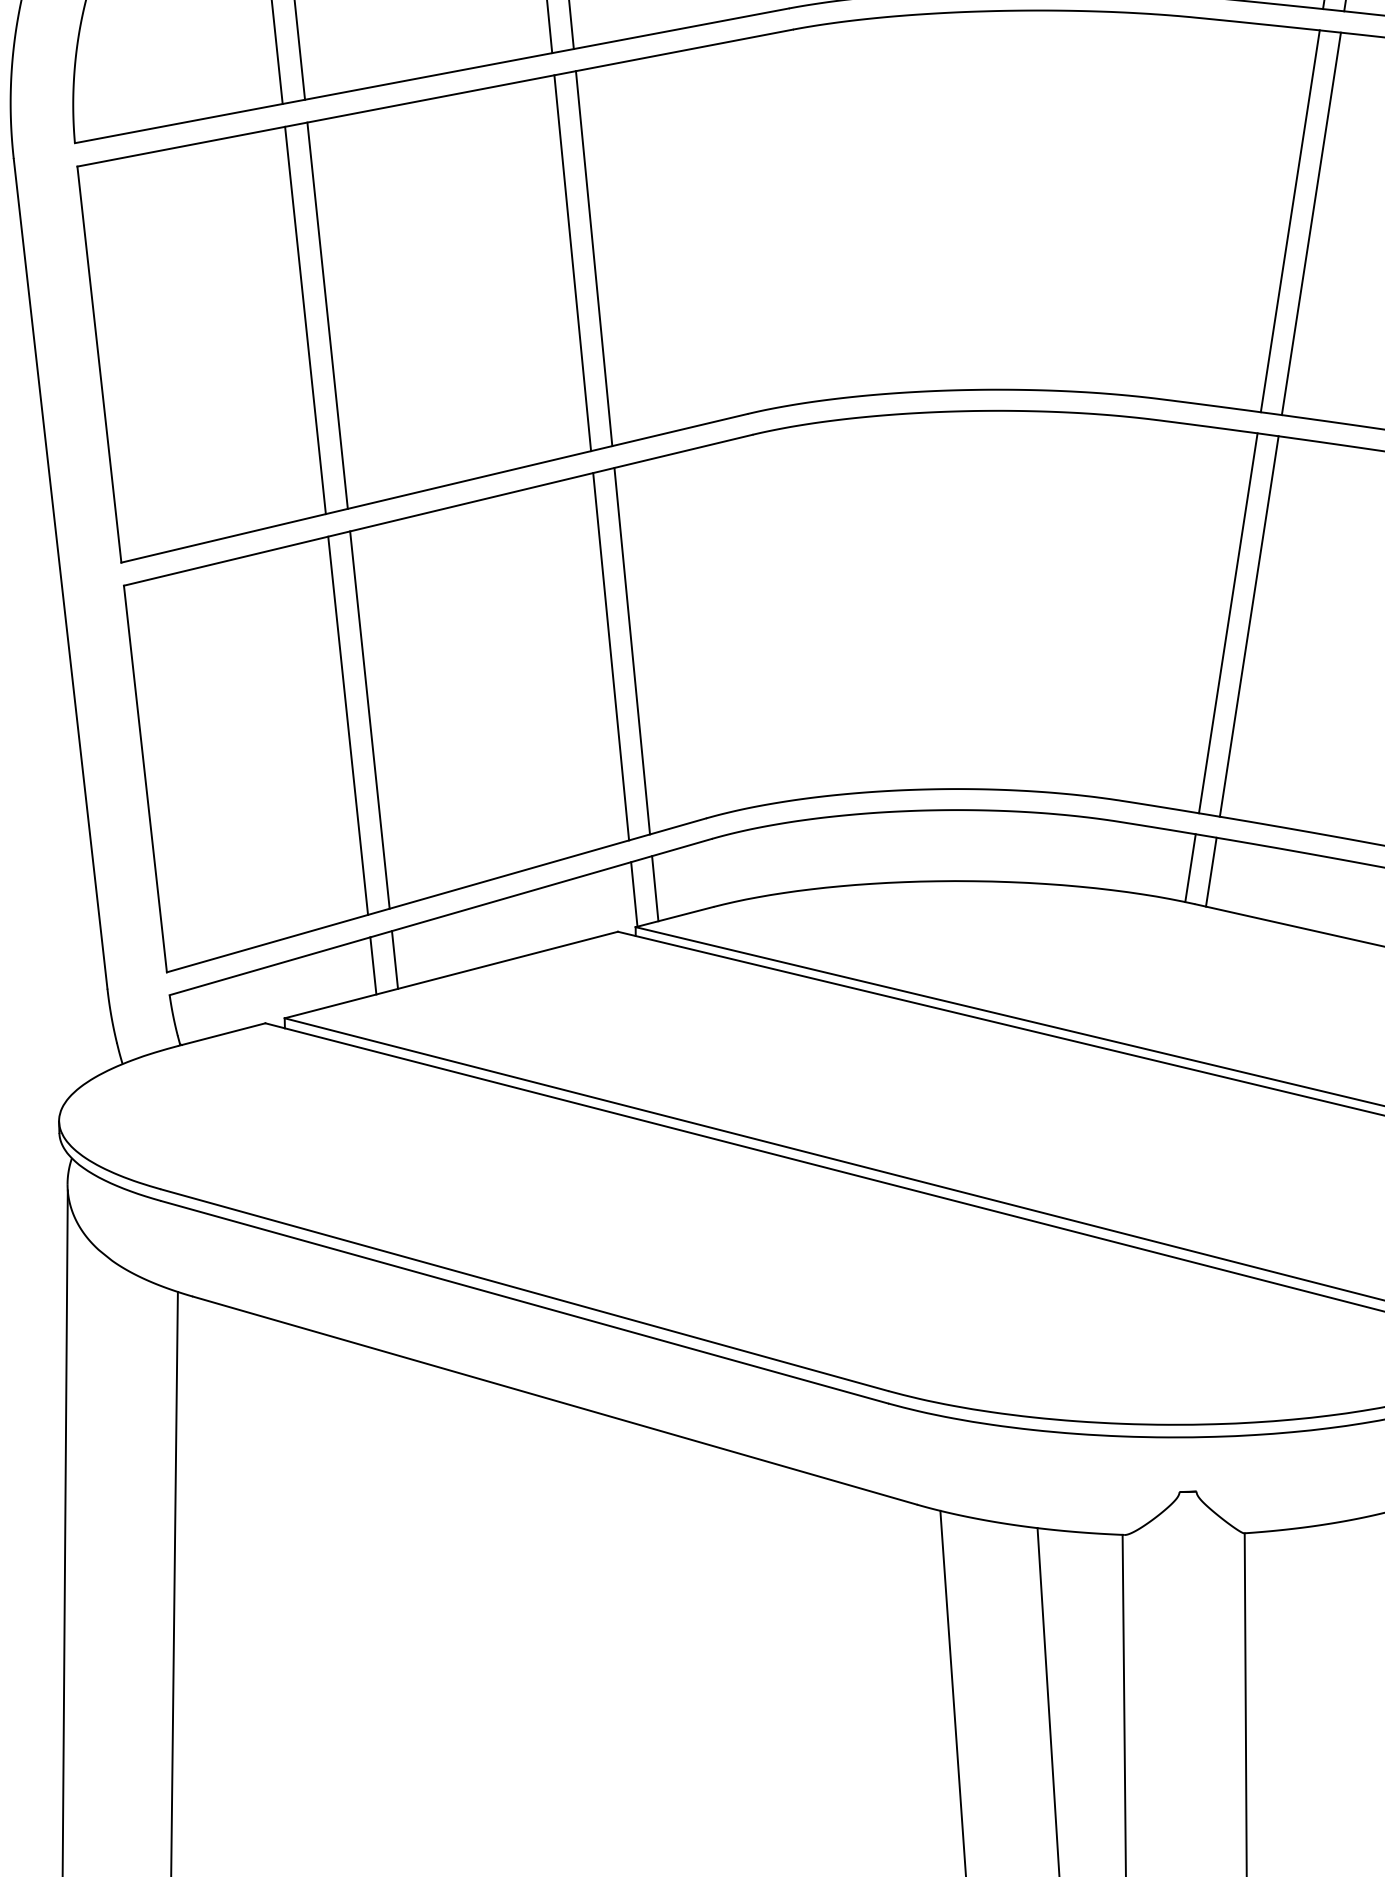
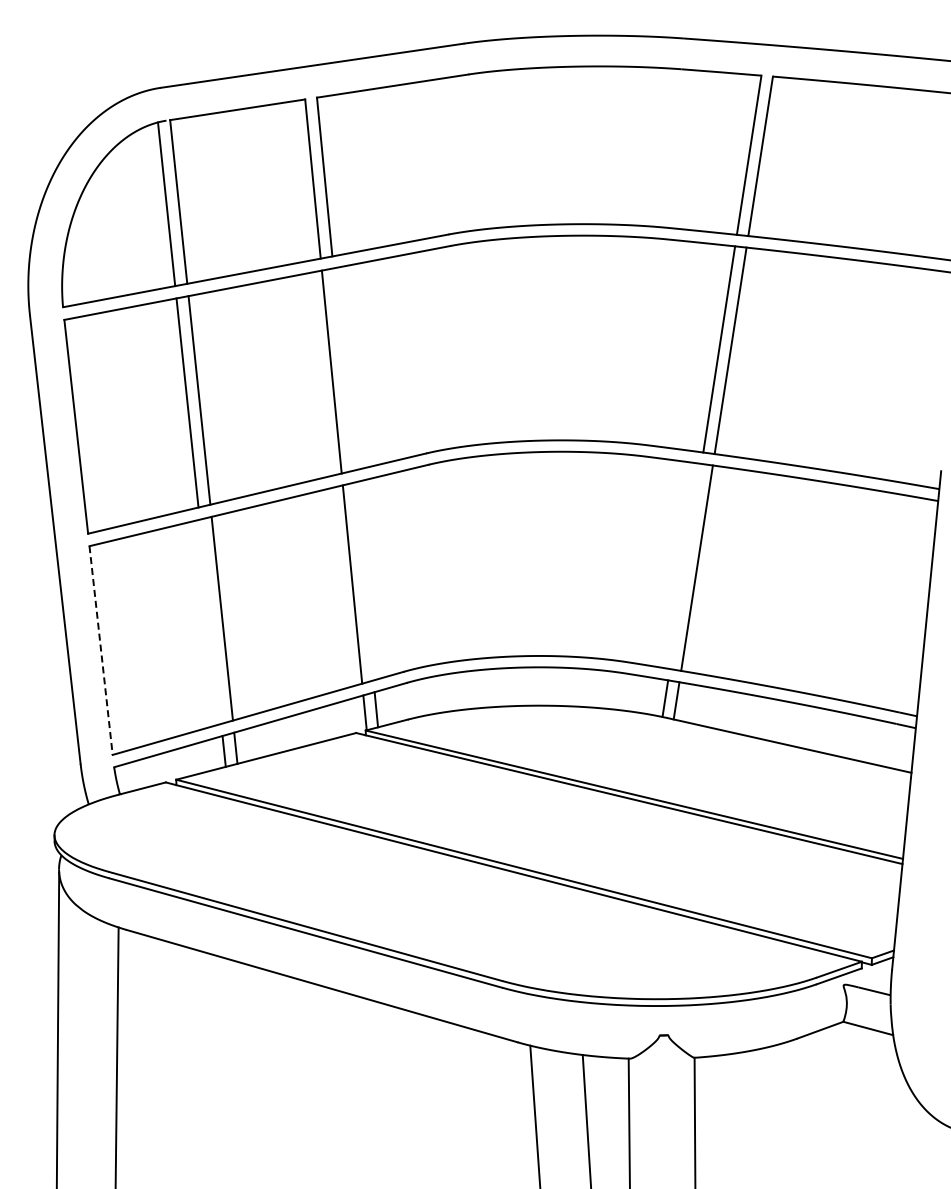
line: (594, 258) -> (343, 369), removed
line: (1227, 623) -> (685, 566), removed
line: (631, 651) -> (363, 581), removed
line: (348, 725) -> (210, 621), removed
line: (146, 780) -> (101, 651), solid -> dashed

